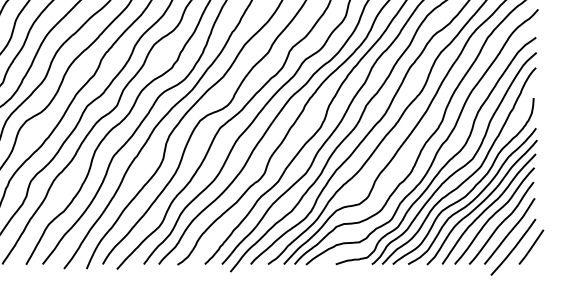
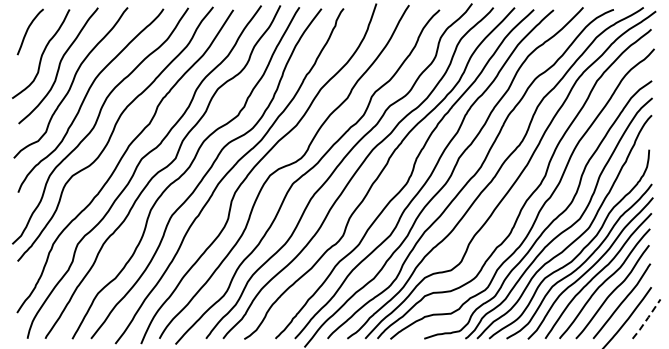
line: (531, 247) -> (646, 319), solid -> dashed

